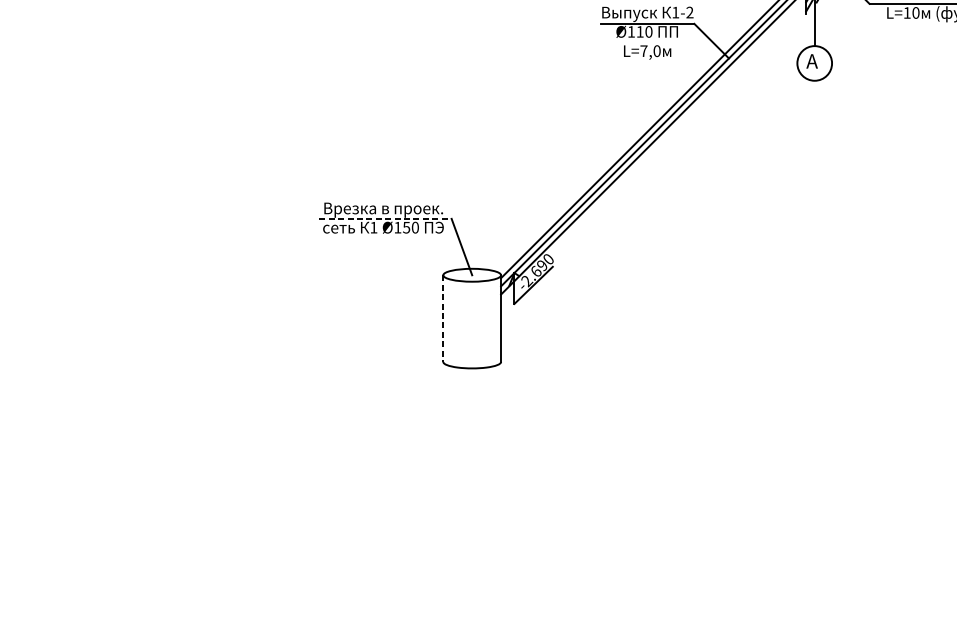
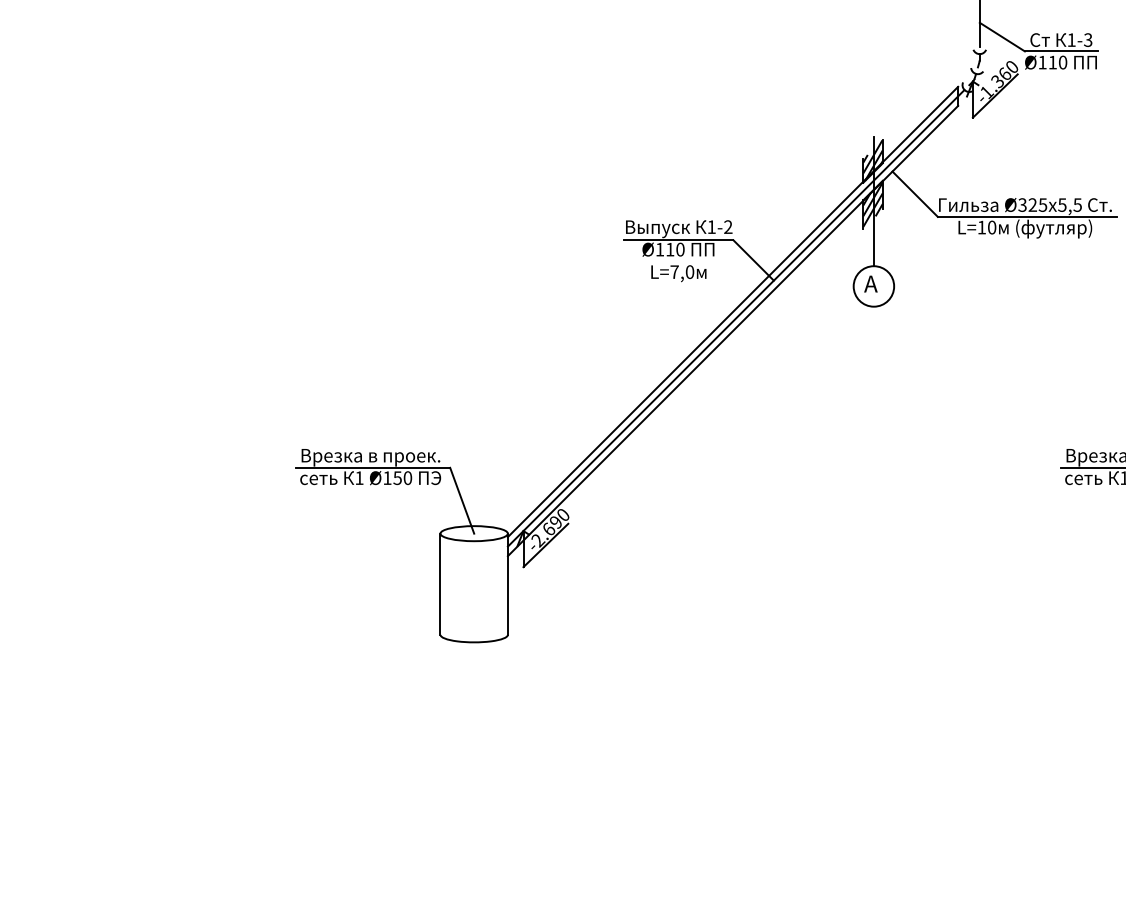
line: (385, 218) -> (373, 467), dashed -> solid
line: (443, 318) -> (440, 584), dashed -> solid

